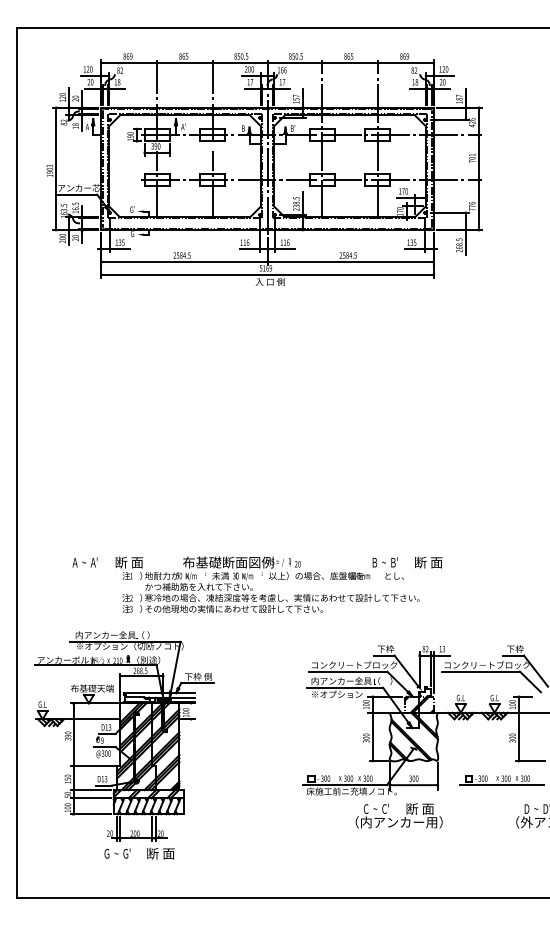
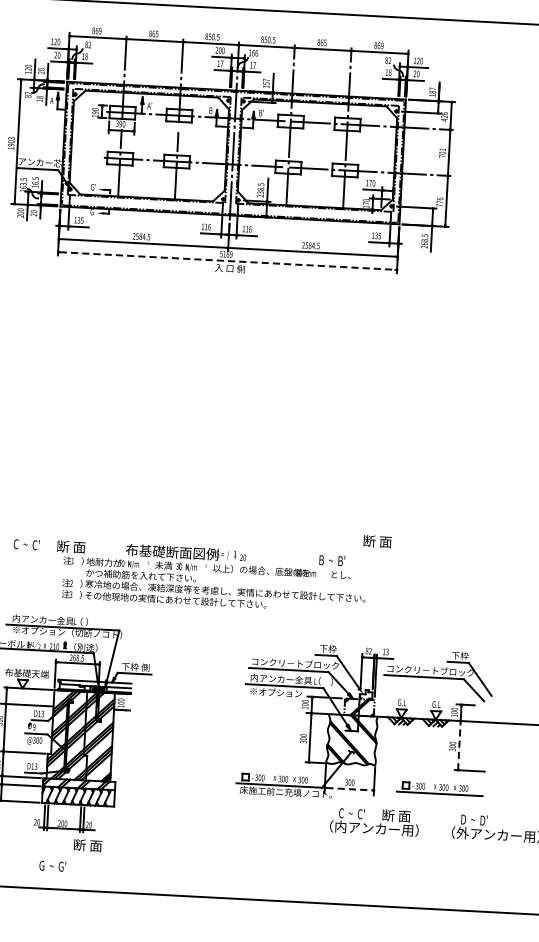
line: (267, 274) -> (227, 260), solid -> dashed
text: (85, 562) -> (26, 544), A  ~  A' -> C  ~  C'
text: (428, 562) -> (377, 541), moved
line: (519, 737) -> (459, 746), solid -> dashed
line: (413, 785) -> (349, 789), solid -> dashed
text: (398, 815) -> (374, 821), moved
text: (117, 853) -> (52, 865), moved

